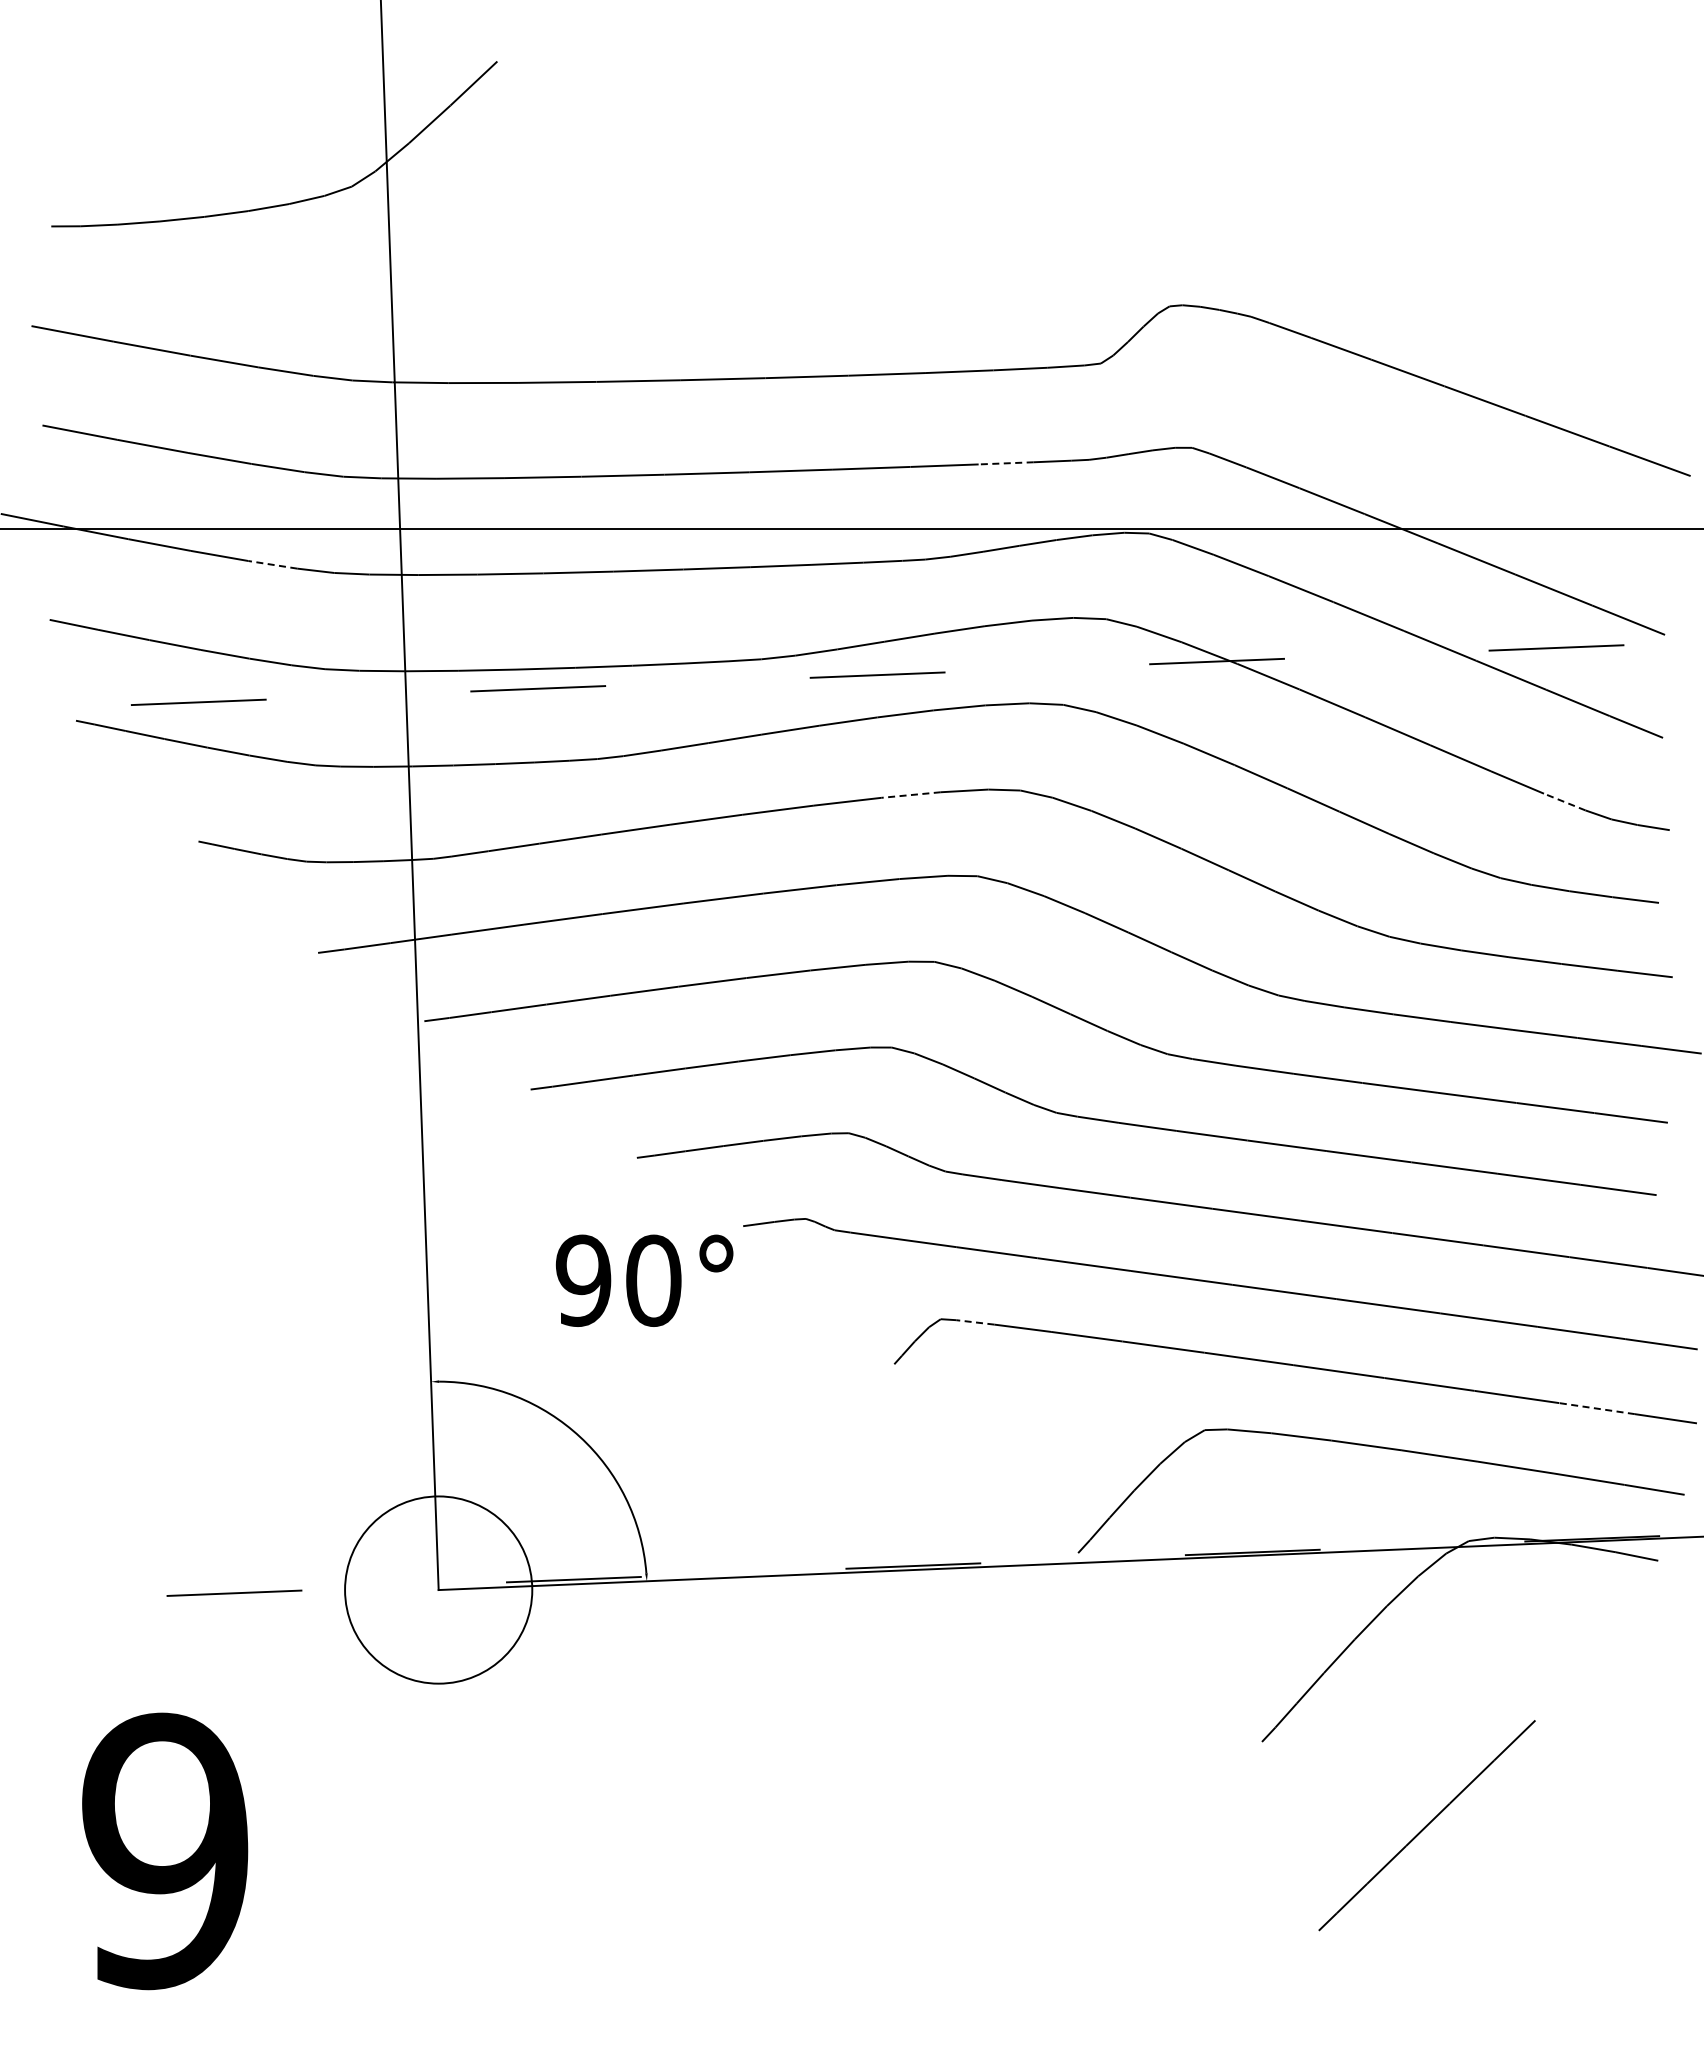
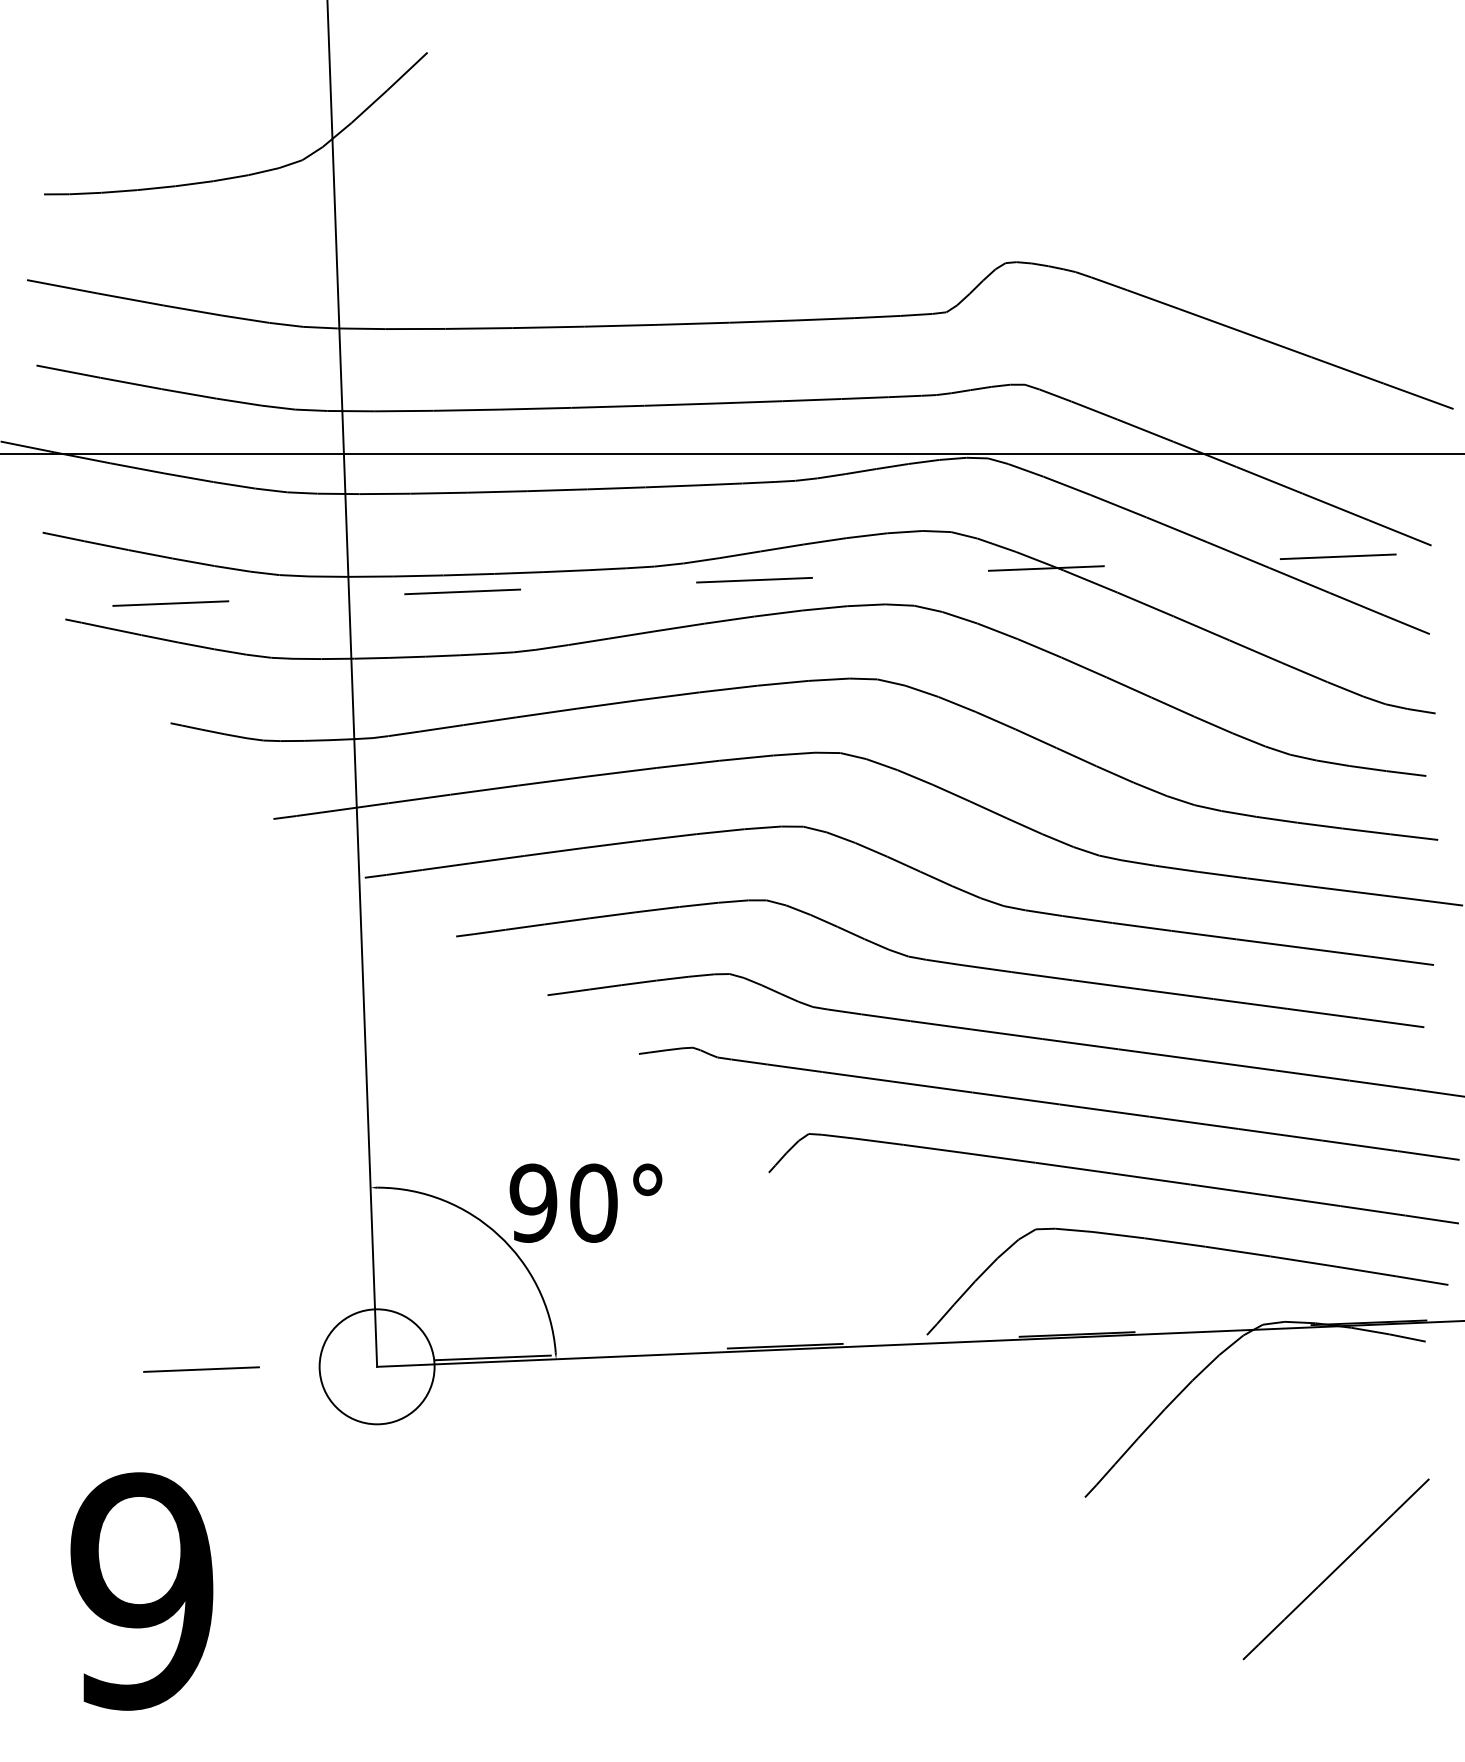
line: (1006, 463) -> (865, 398), dashed -> solid
line: (272, 564) -> (234, 485), dashed -> solid
line: (911, 795) -> (783, 683), dashed -> solid
line: (1564, 801) -> (1345, 688), dashed -> solid
text: (644, 1280) -> (585, 1202), moved
line: (974, 1322) -> (837, 1136), dashed -> solid
line: (1596, 1408) -> (1372, 1210), dashed -> solid
circle: (438, 1589) -> (376, 1366), size x0.71
line: (1426, 1825) -> (1335, 1569), moved

